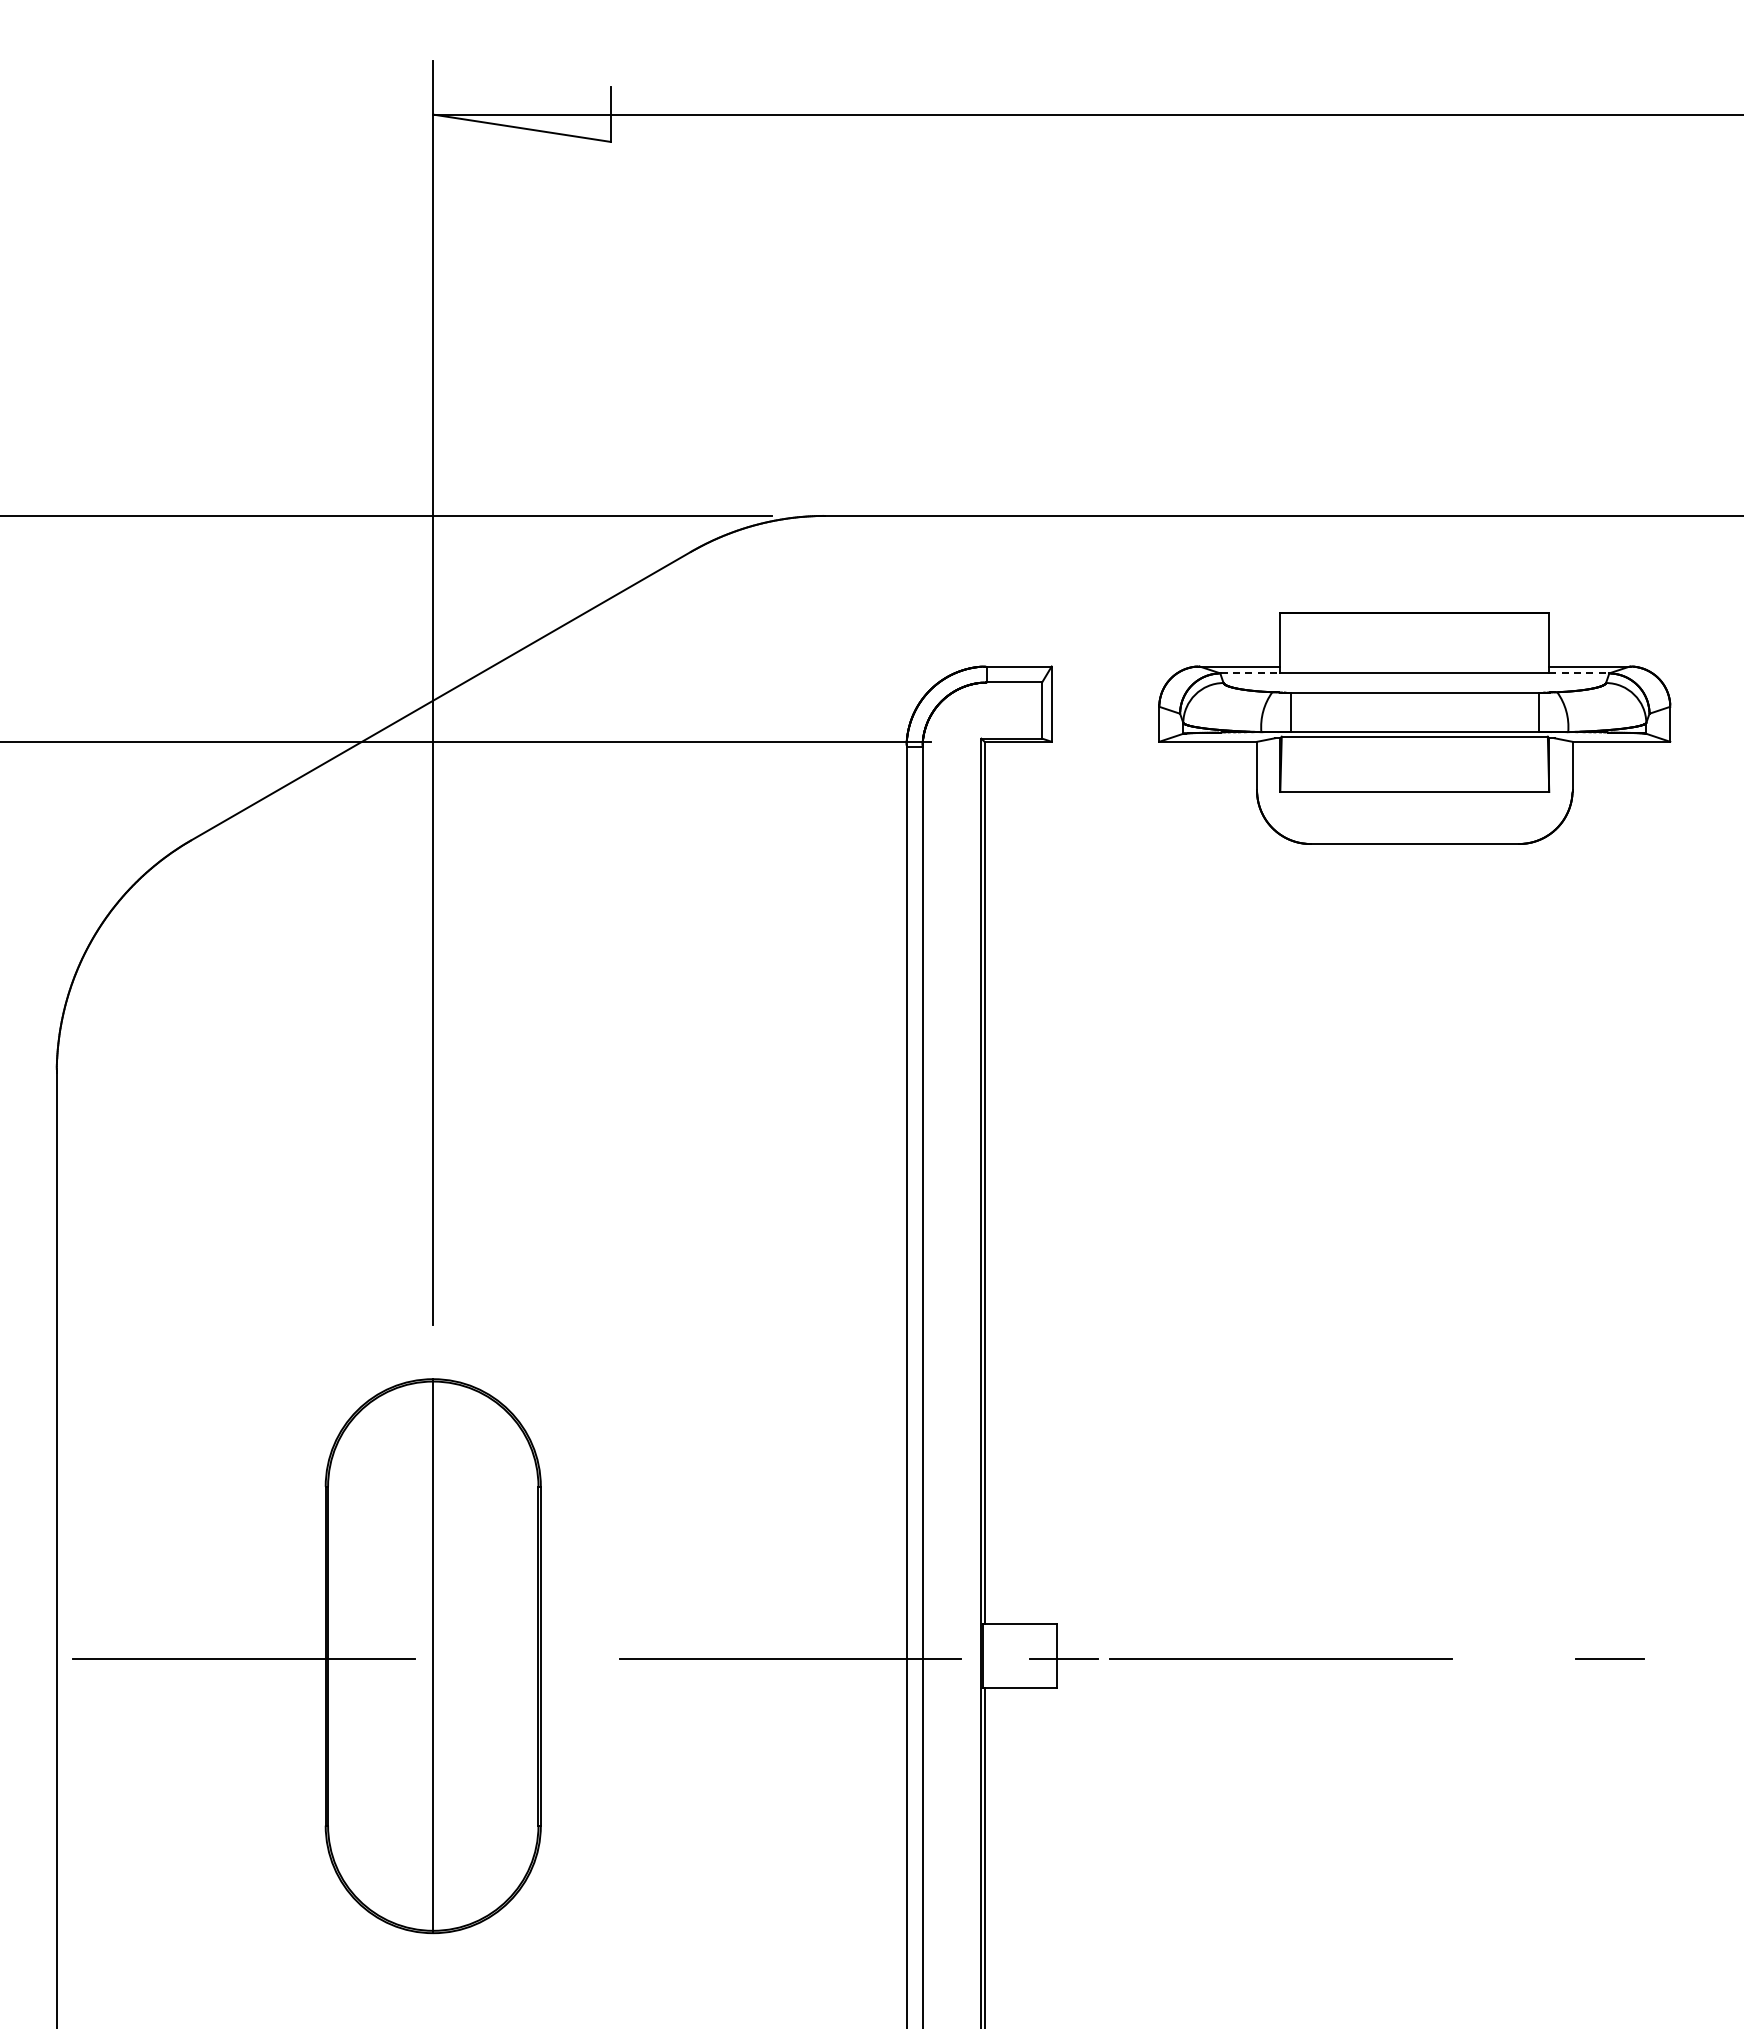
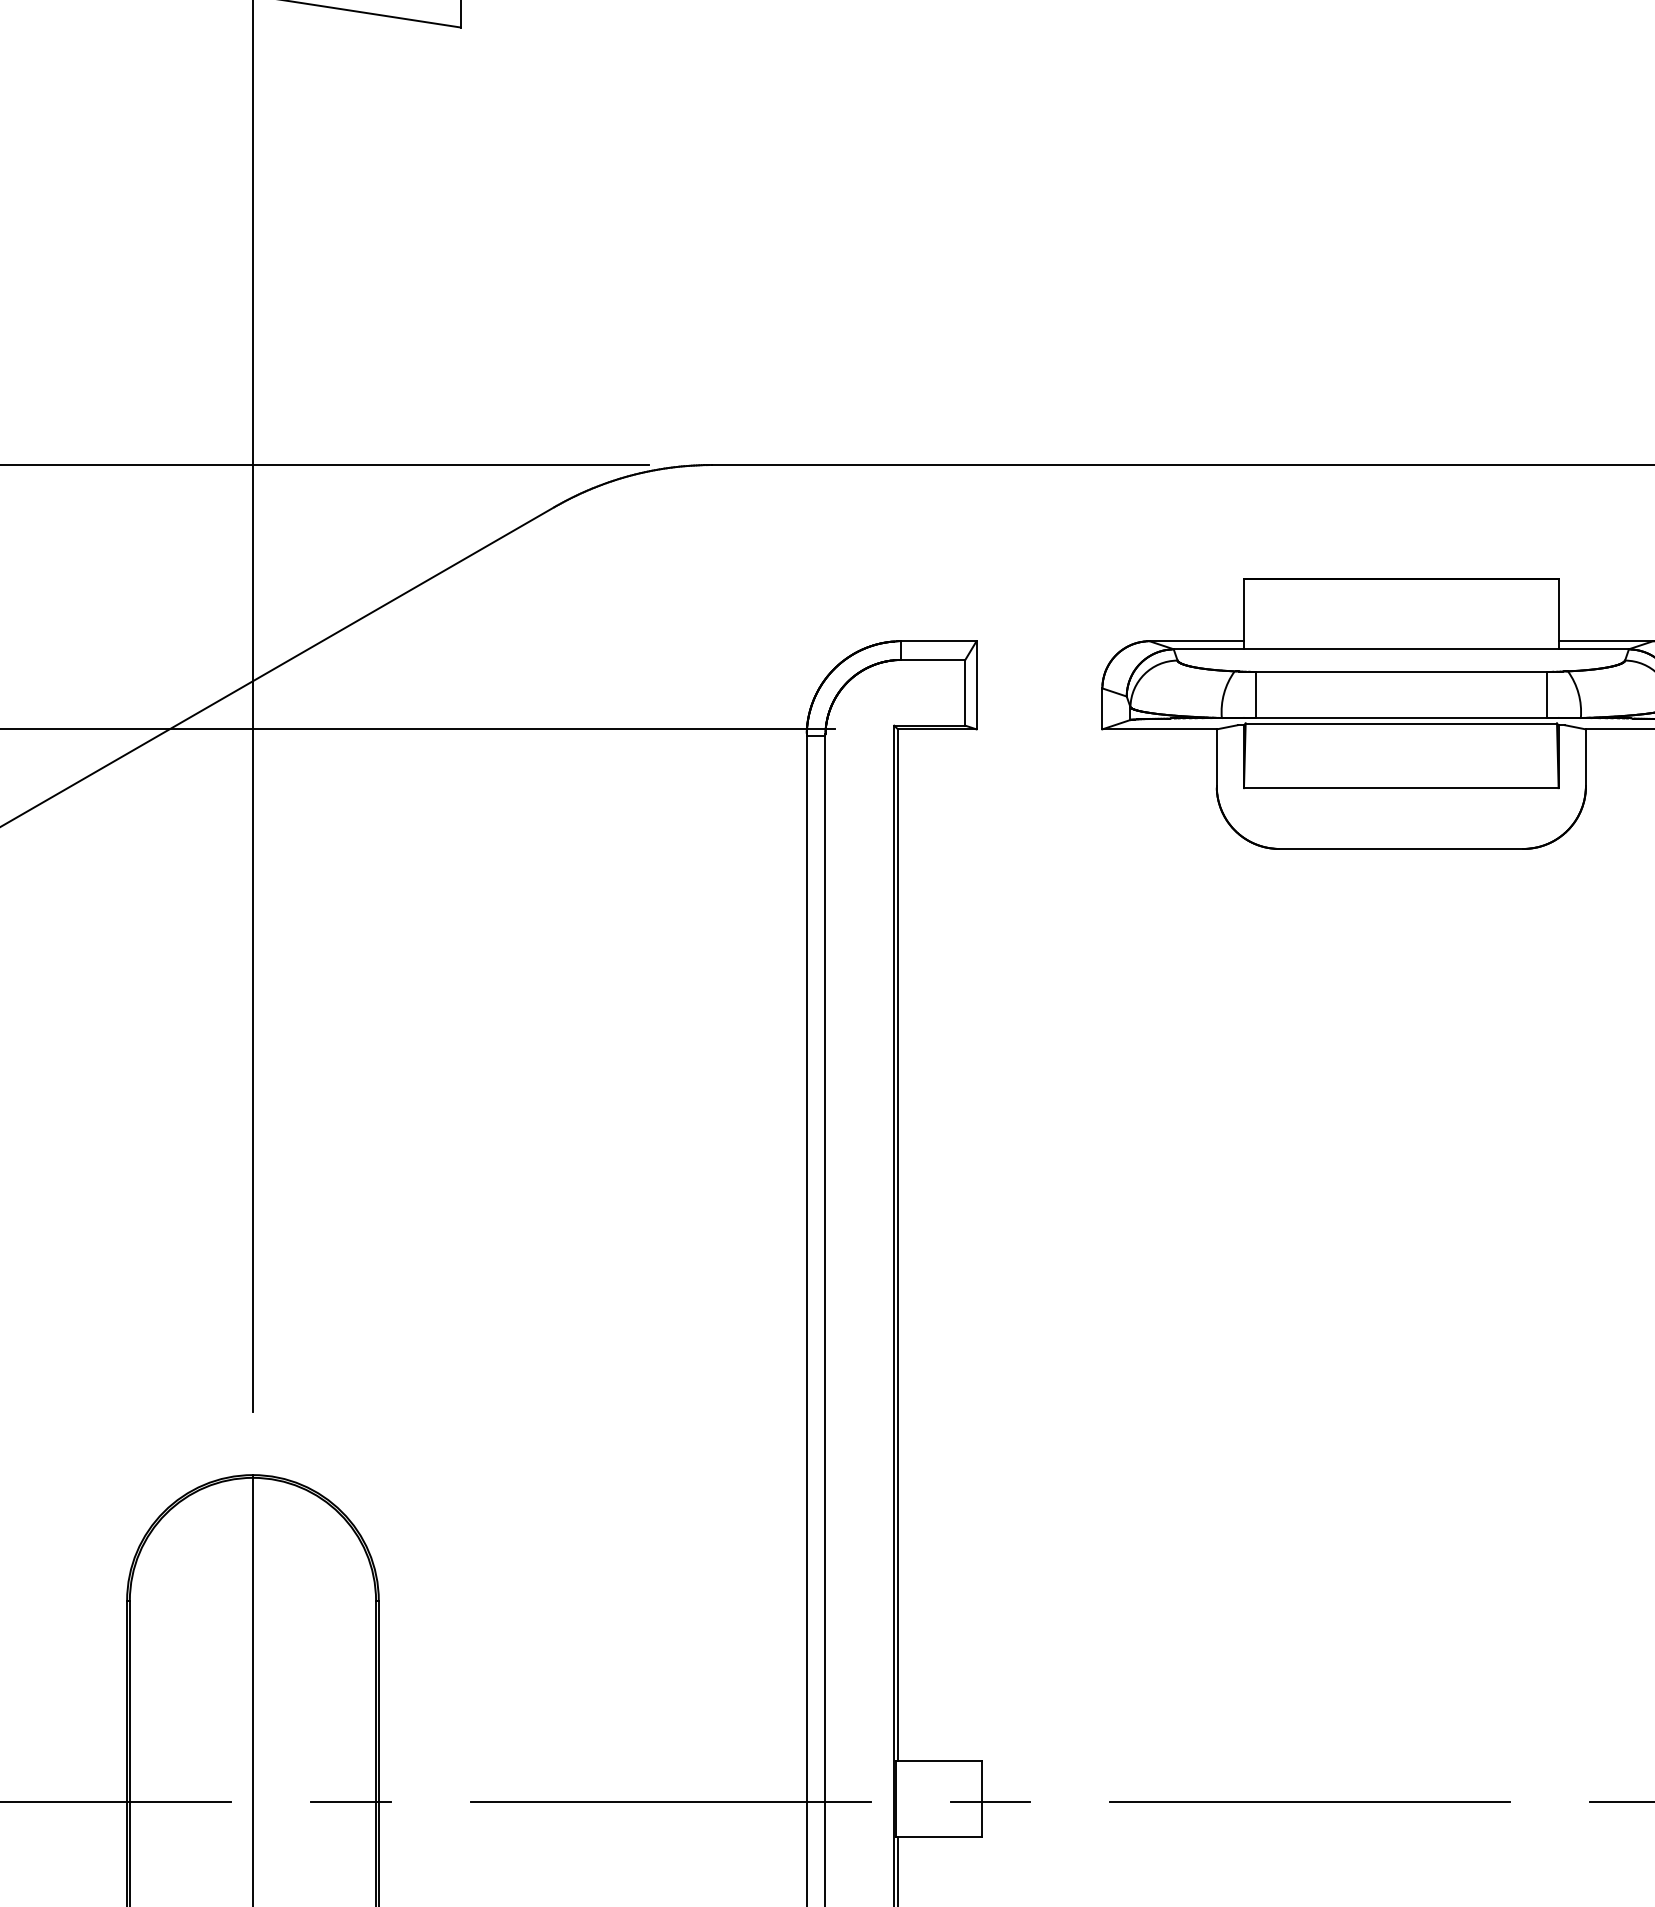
line: (1250, 673) -> (1209, 649), dashed -> solid
line: (1579, 673) -> (1594, 649), dashed -> solid
line: (517, 1658) -> (351, 1801), added
line: (1280, 1658) -> (1309, 1801), moved

